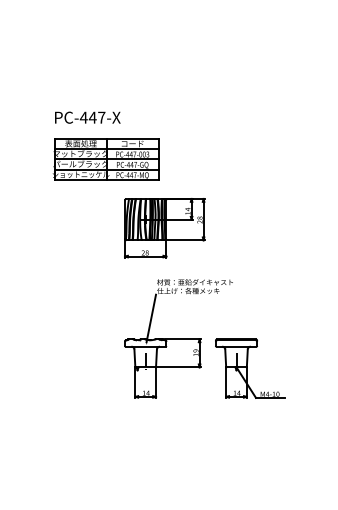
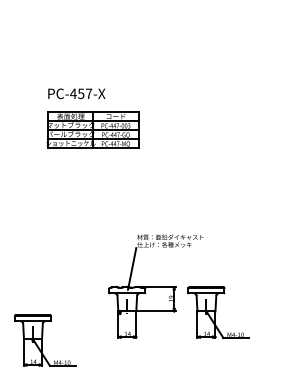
text: (92, 117) -> (80, 93), PC-447-X -> PC-457-X
part: (164, 228) -> (143, 190), removed
part: (51, 400) -> (45, 340), added

